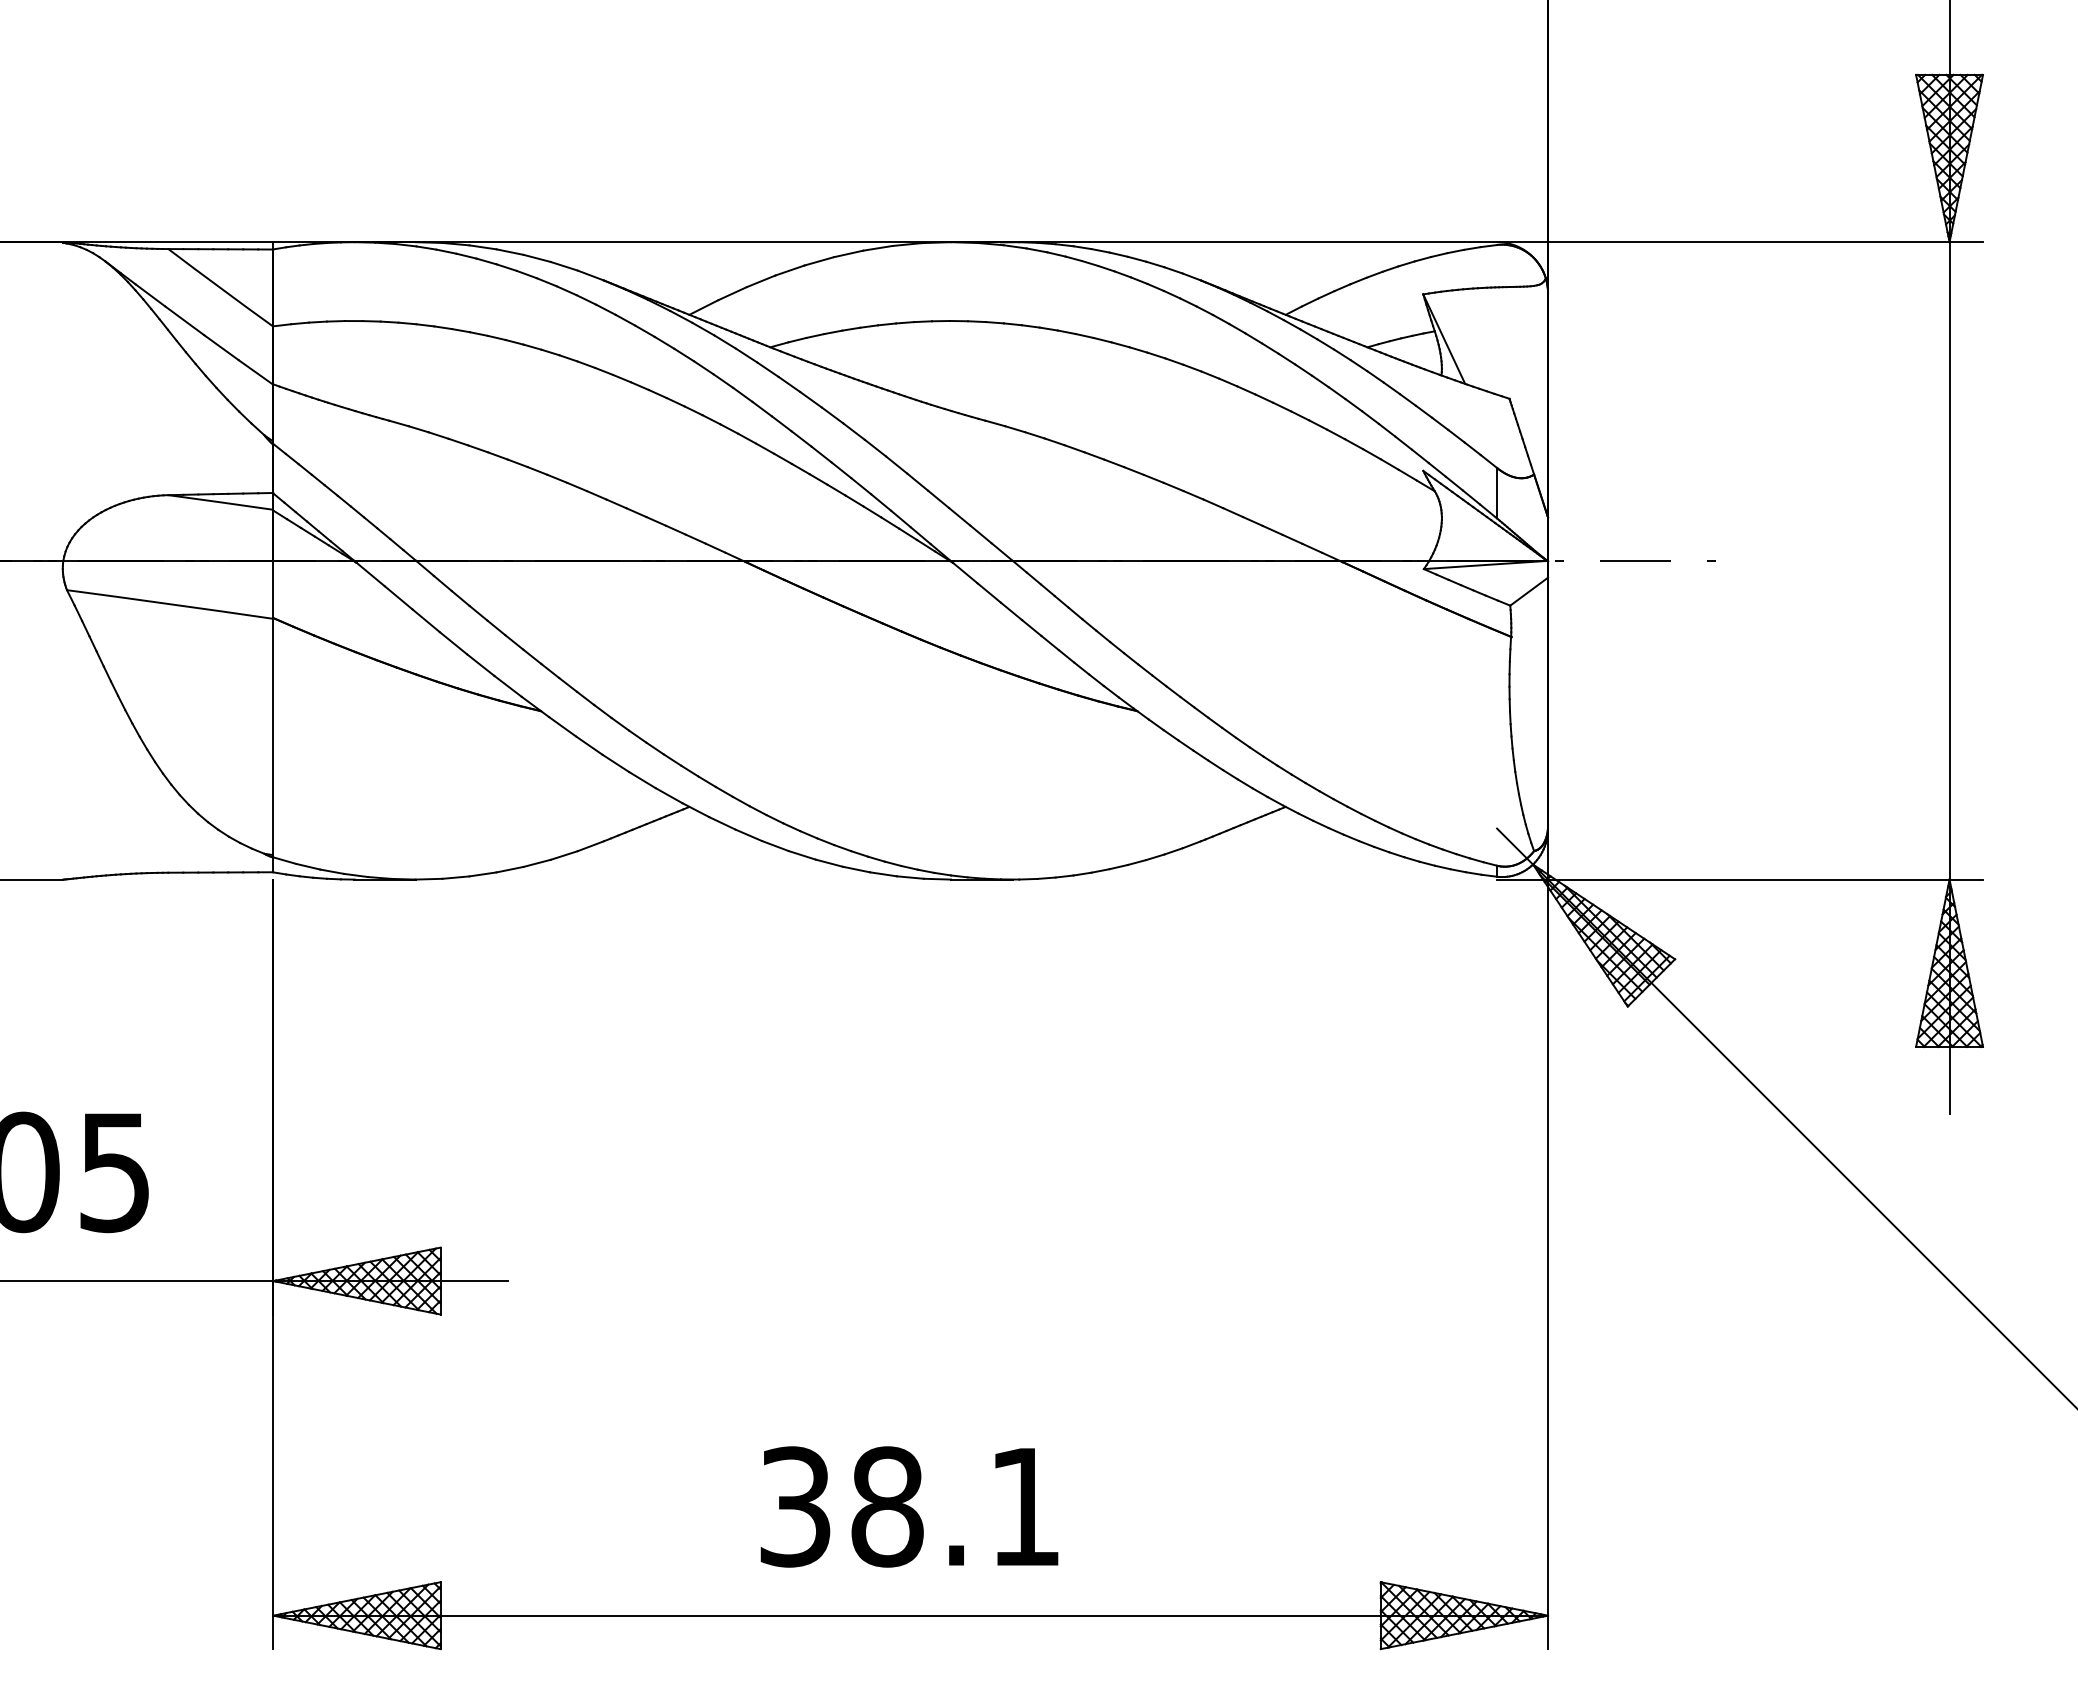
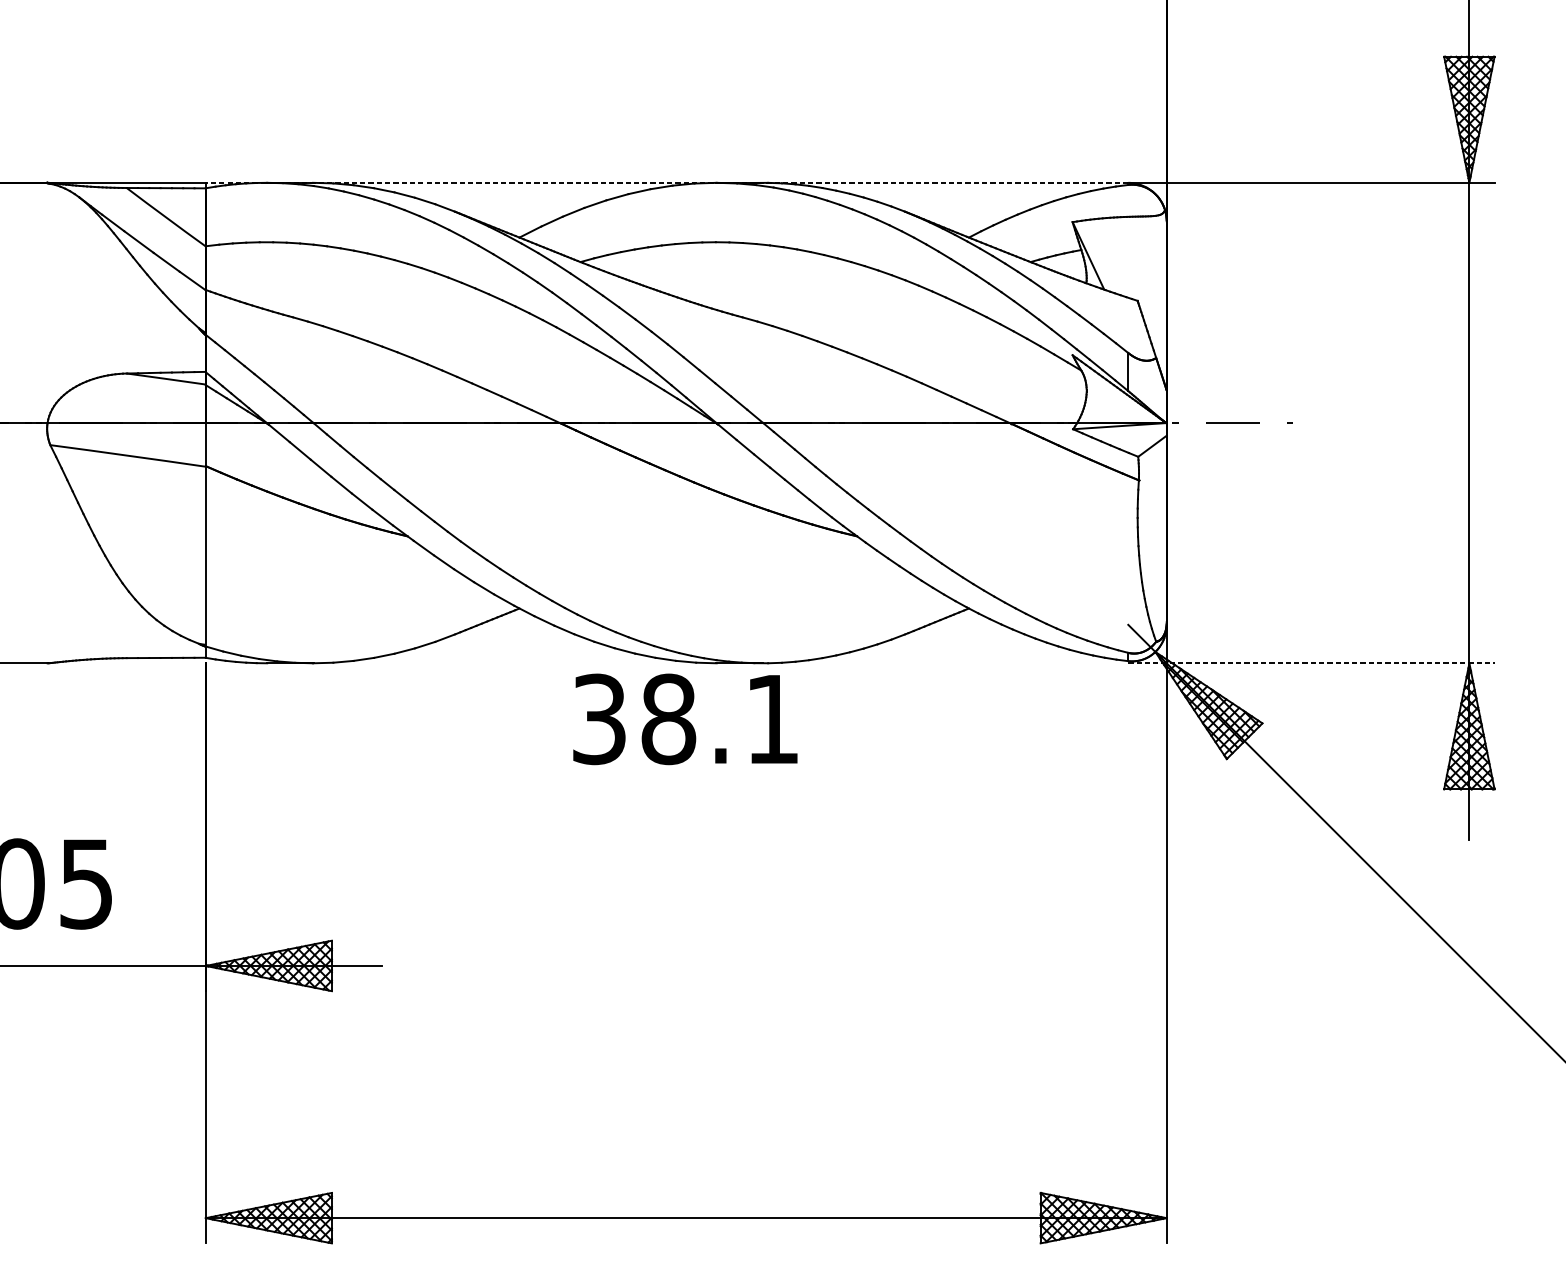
line: (885, 242) -> (667, 183), solid -> dashed
line: (1740, 879) -> (1311, 663), solid -> dashed
text: (909, 1506) -> (685, 719), moved

